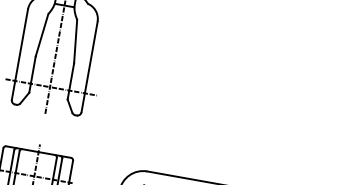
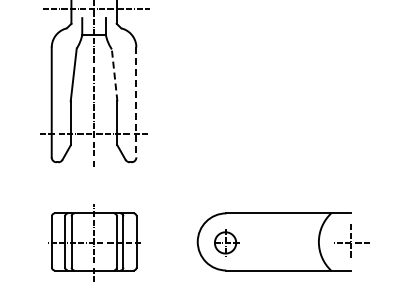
line: (75, 40) -> (114, 74), solid -> dashed
line: (89, 67) -> (136, 102), solid -> dashed

